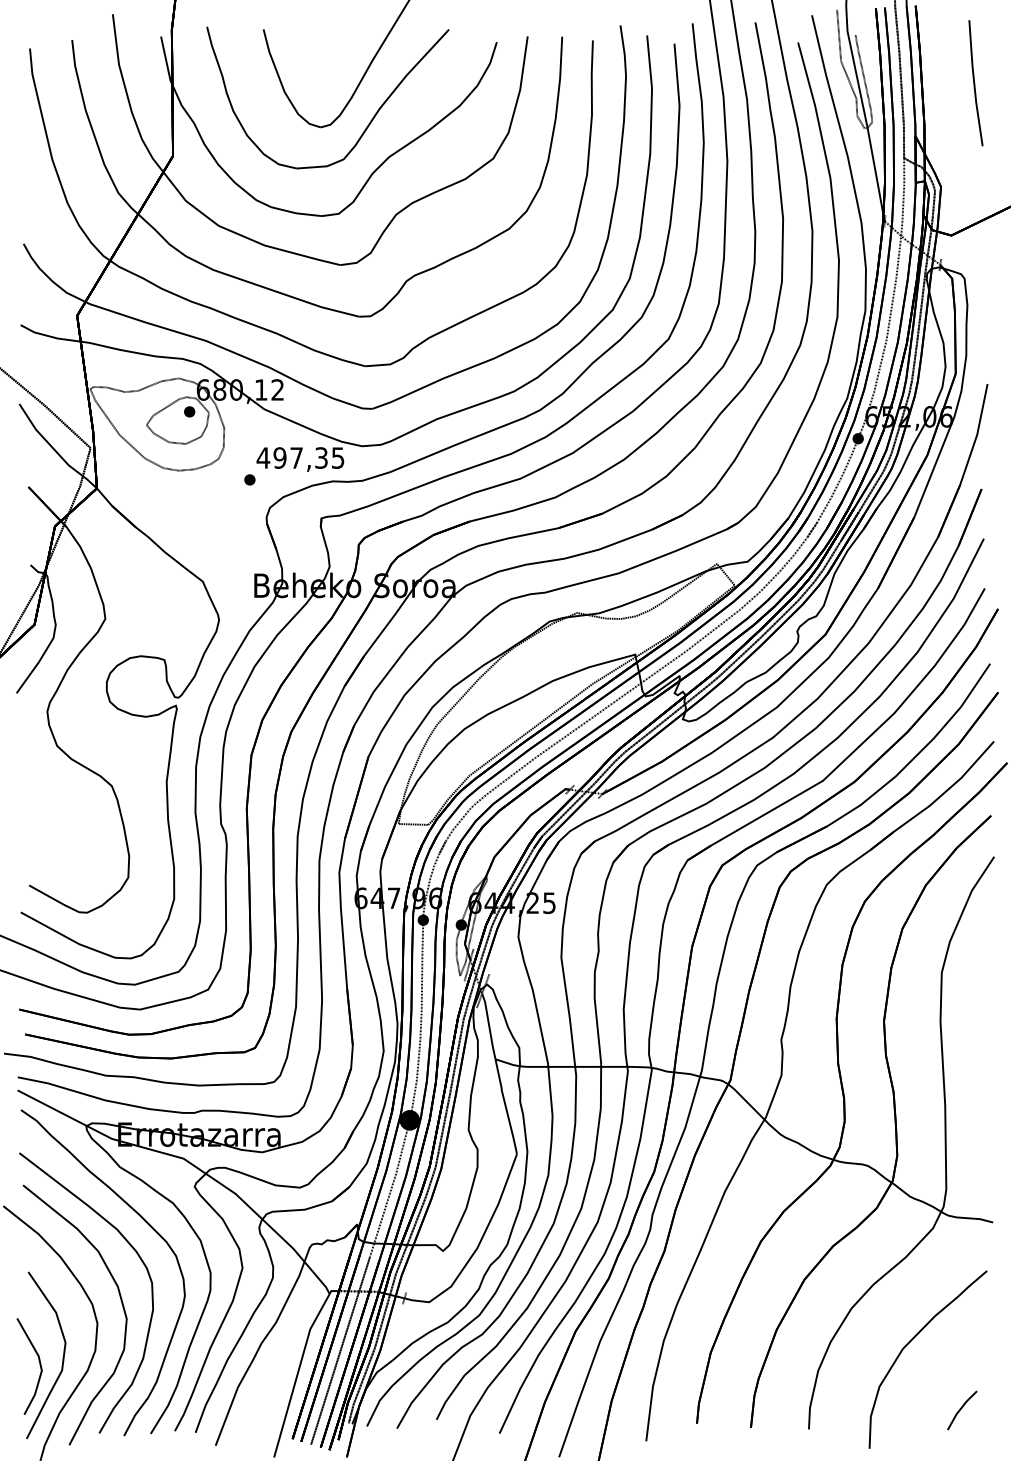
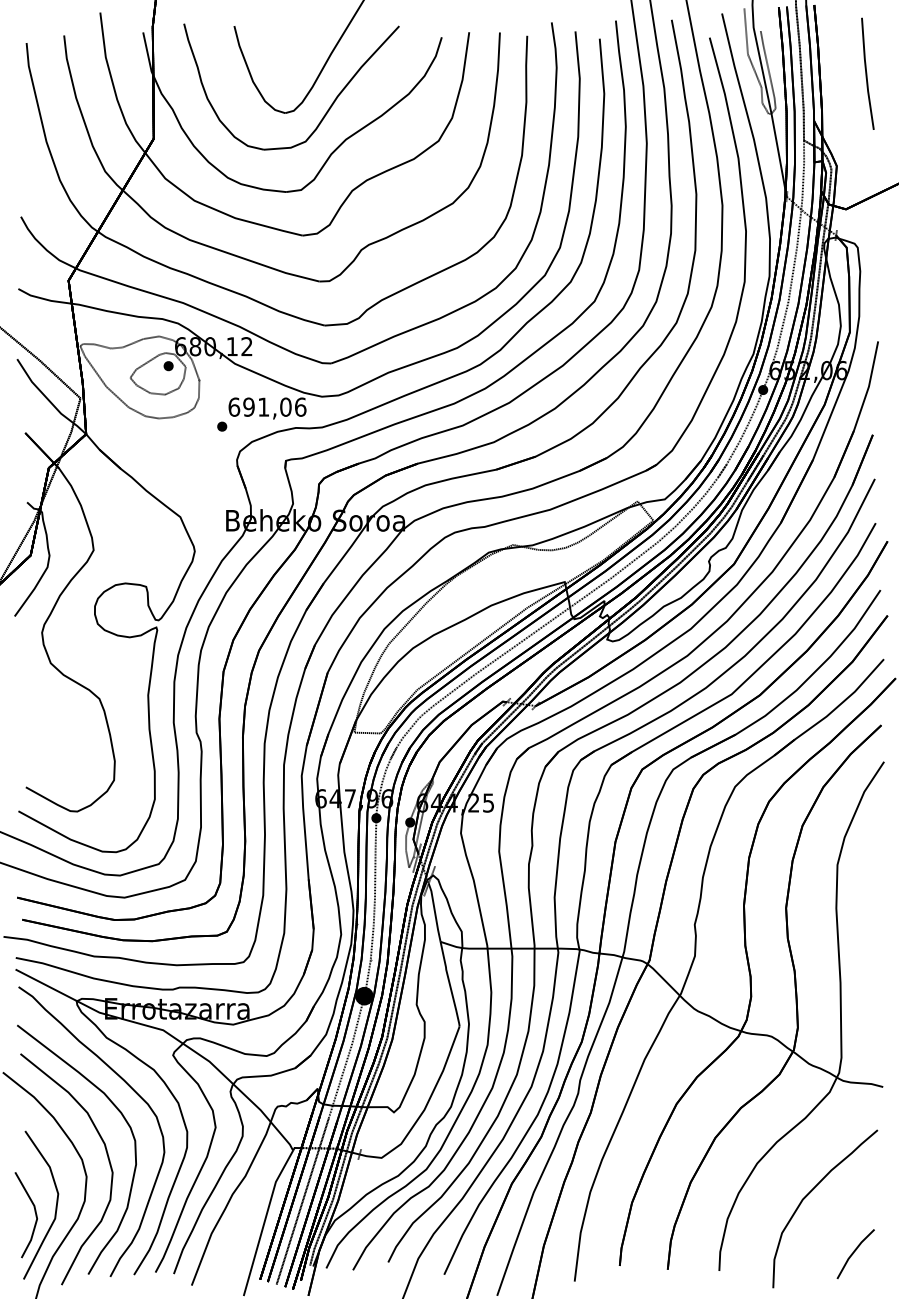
text: (300, 457) -> (267, 406), 497,35 -> 691,06
part: (962, 1410) -> (855, 1254), size x1.43

